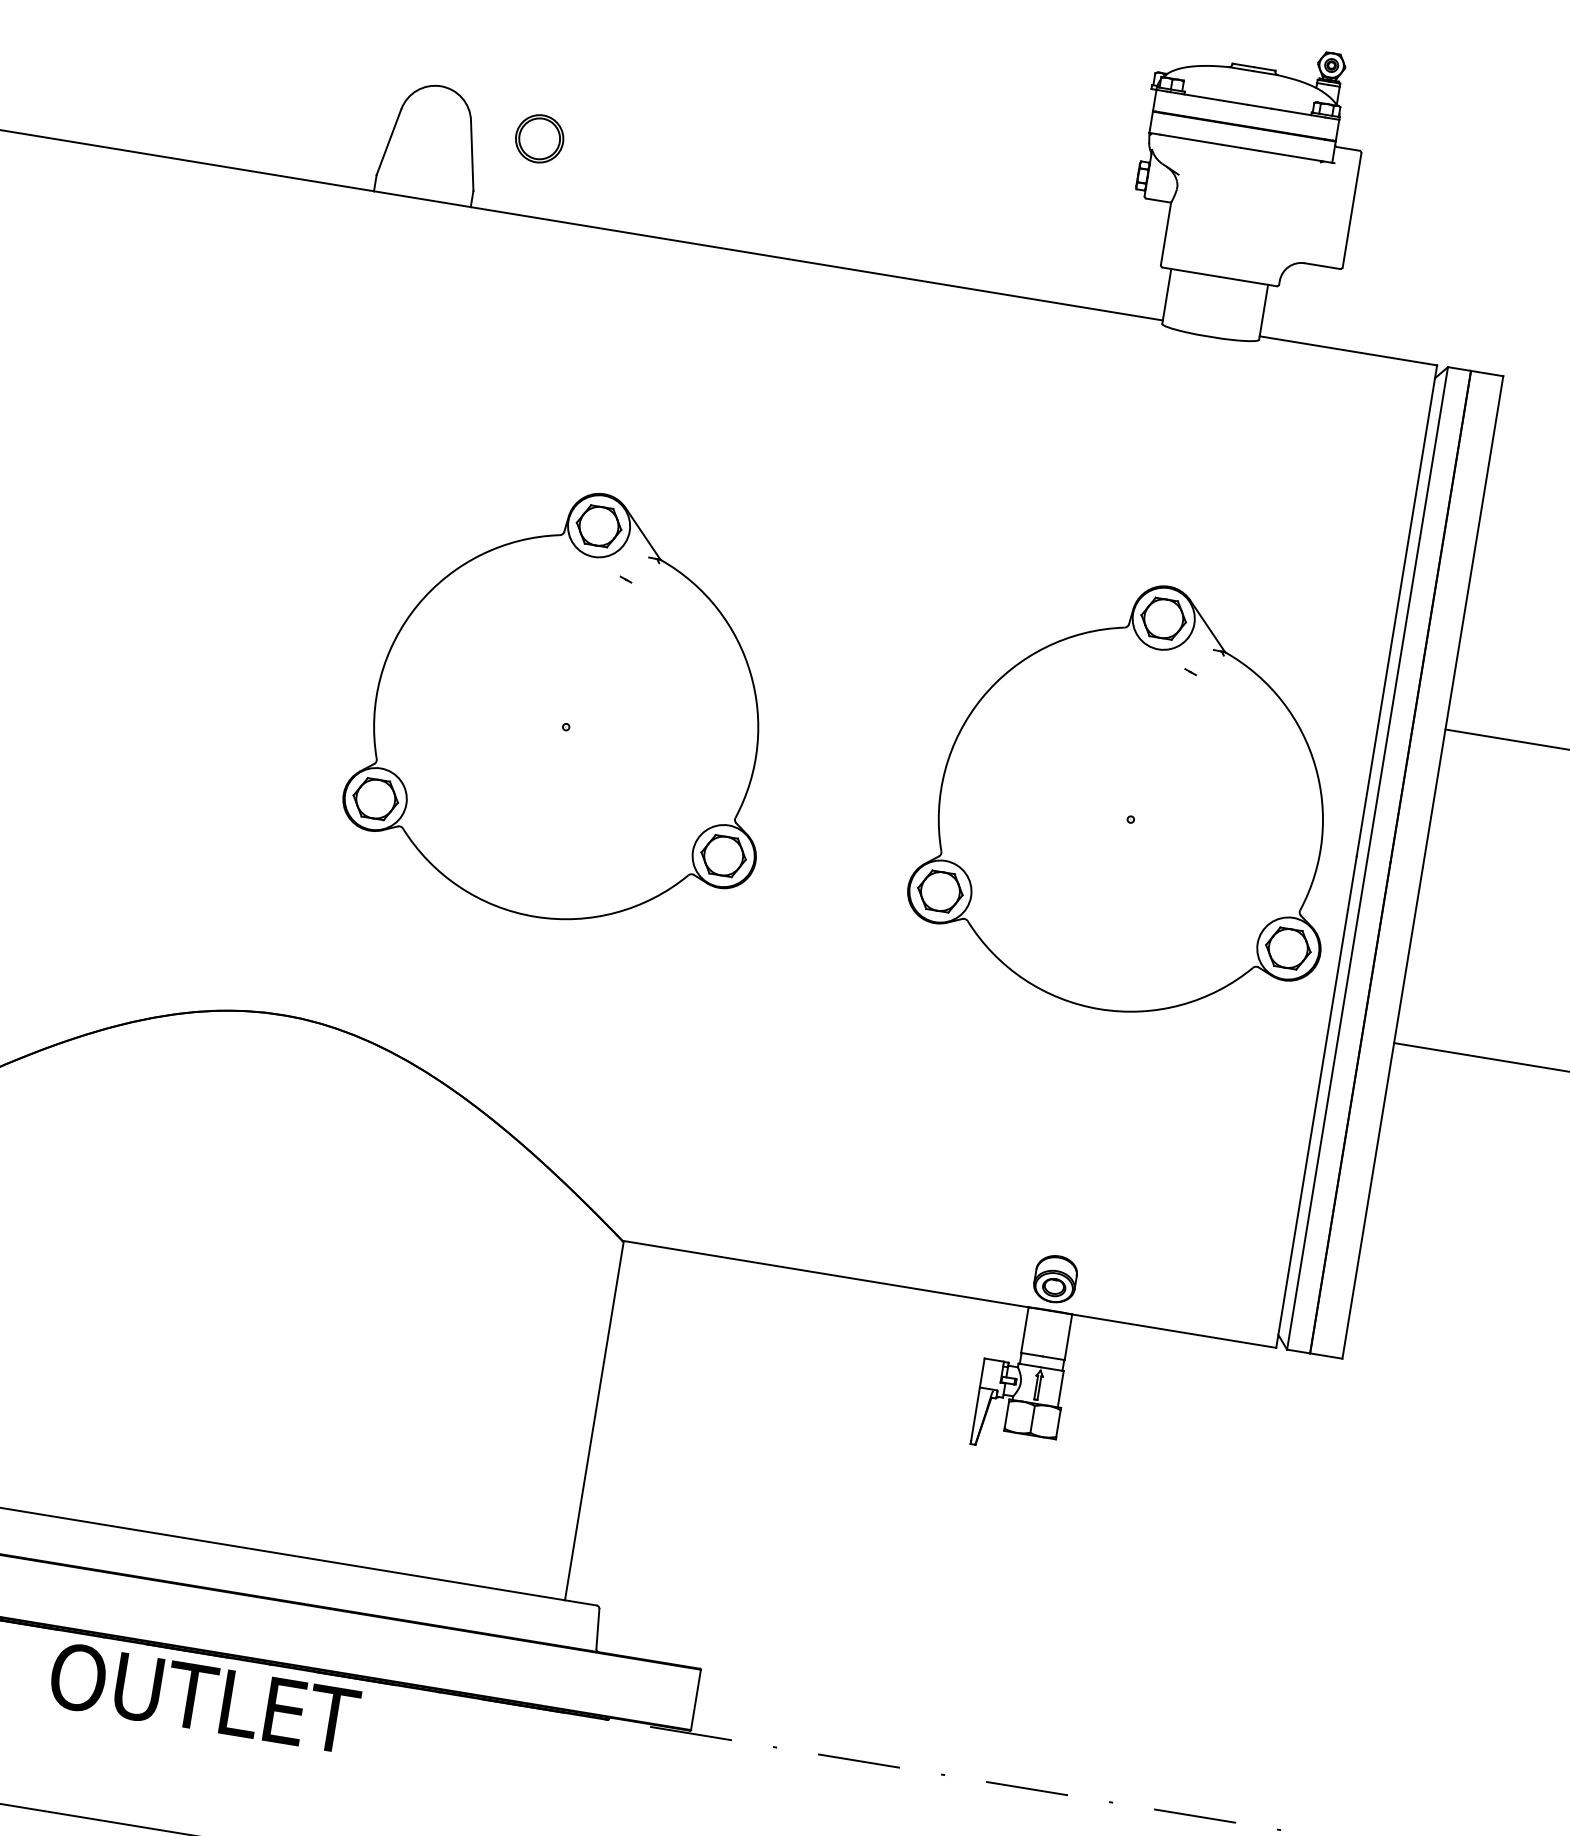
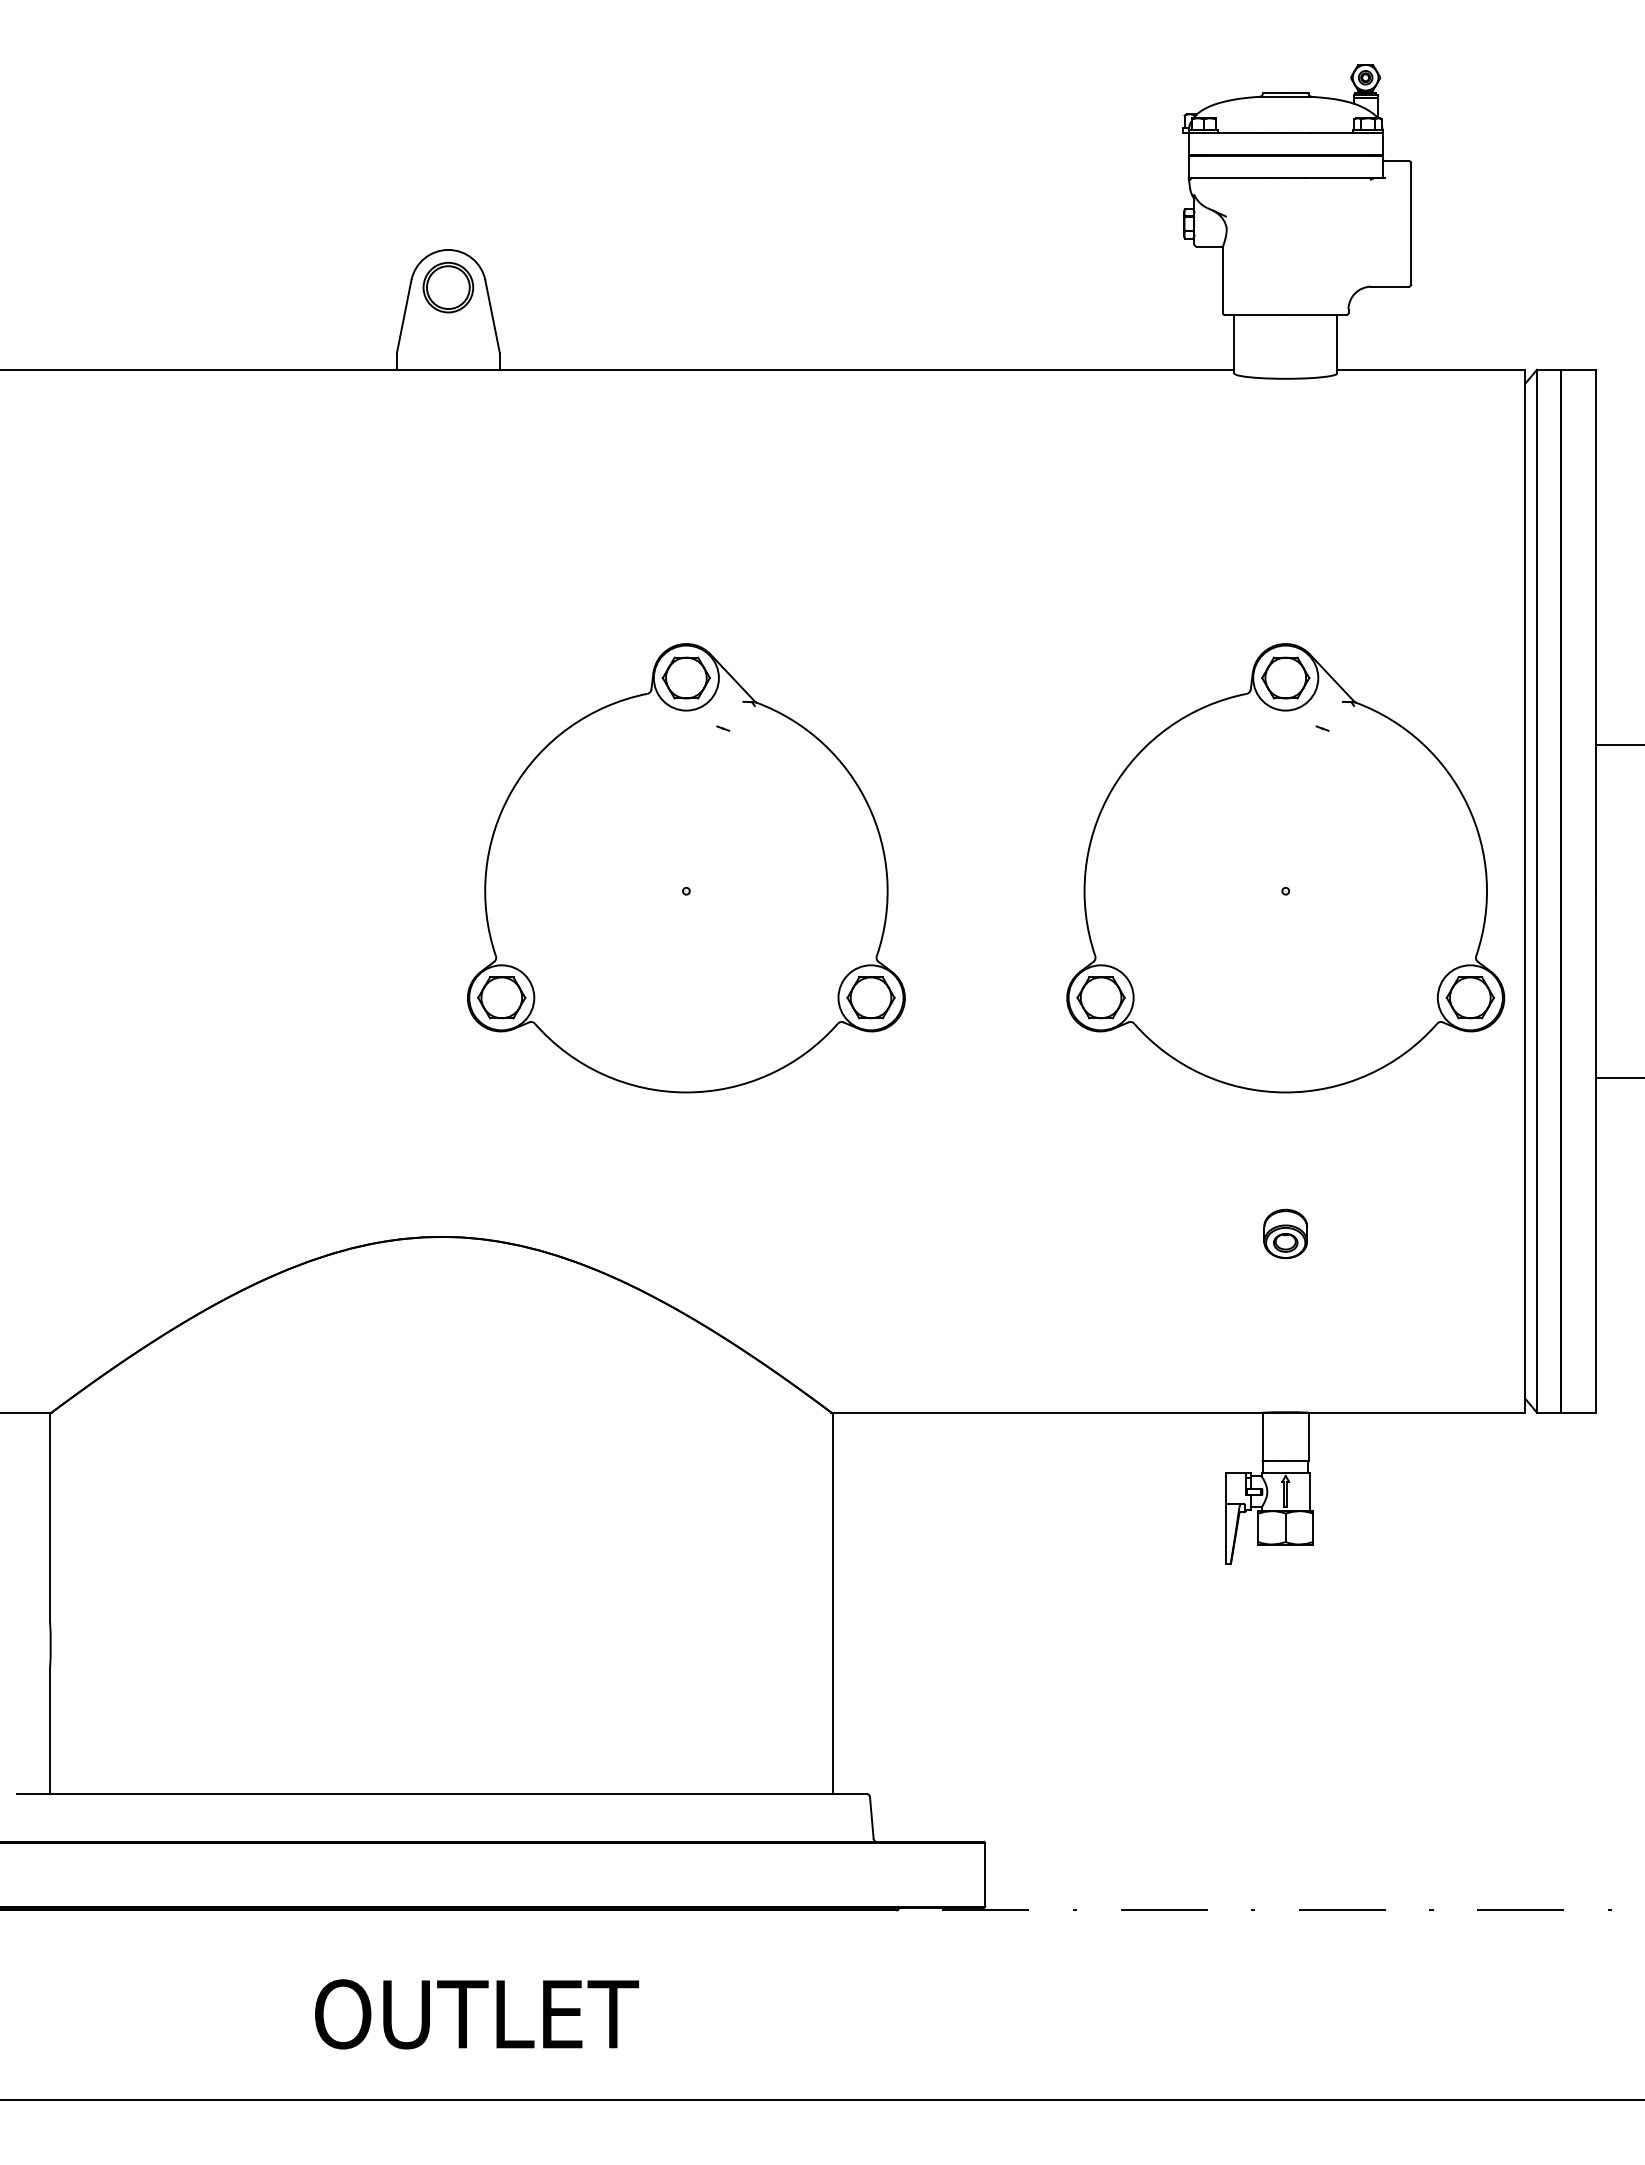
part: (539, 138) -> (448, 287), moved
part: (1055, 1278) -> (1285, 1233), moved
text: (205, 1698) -> (477, 2014), moved

